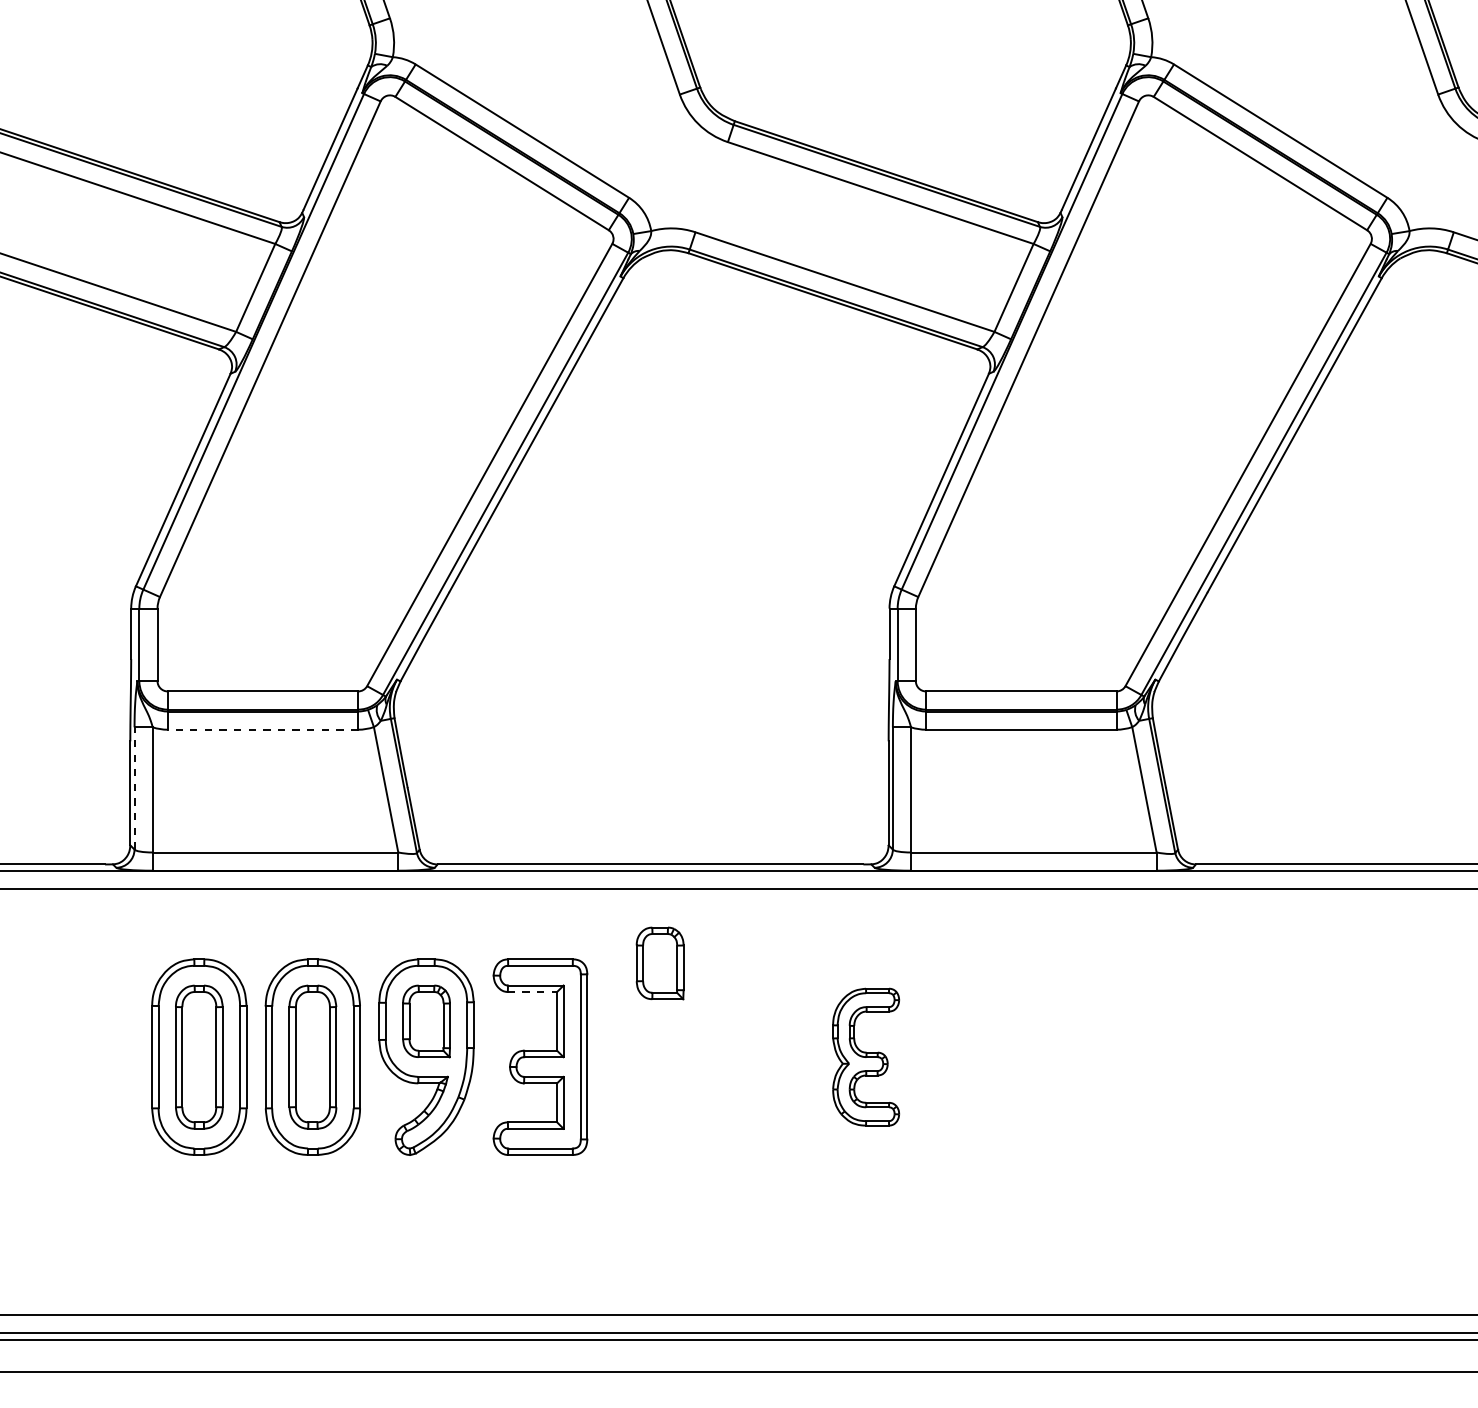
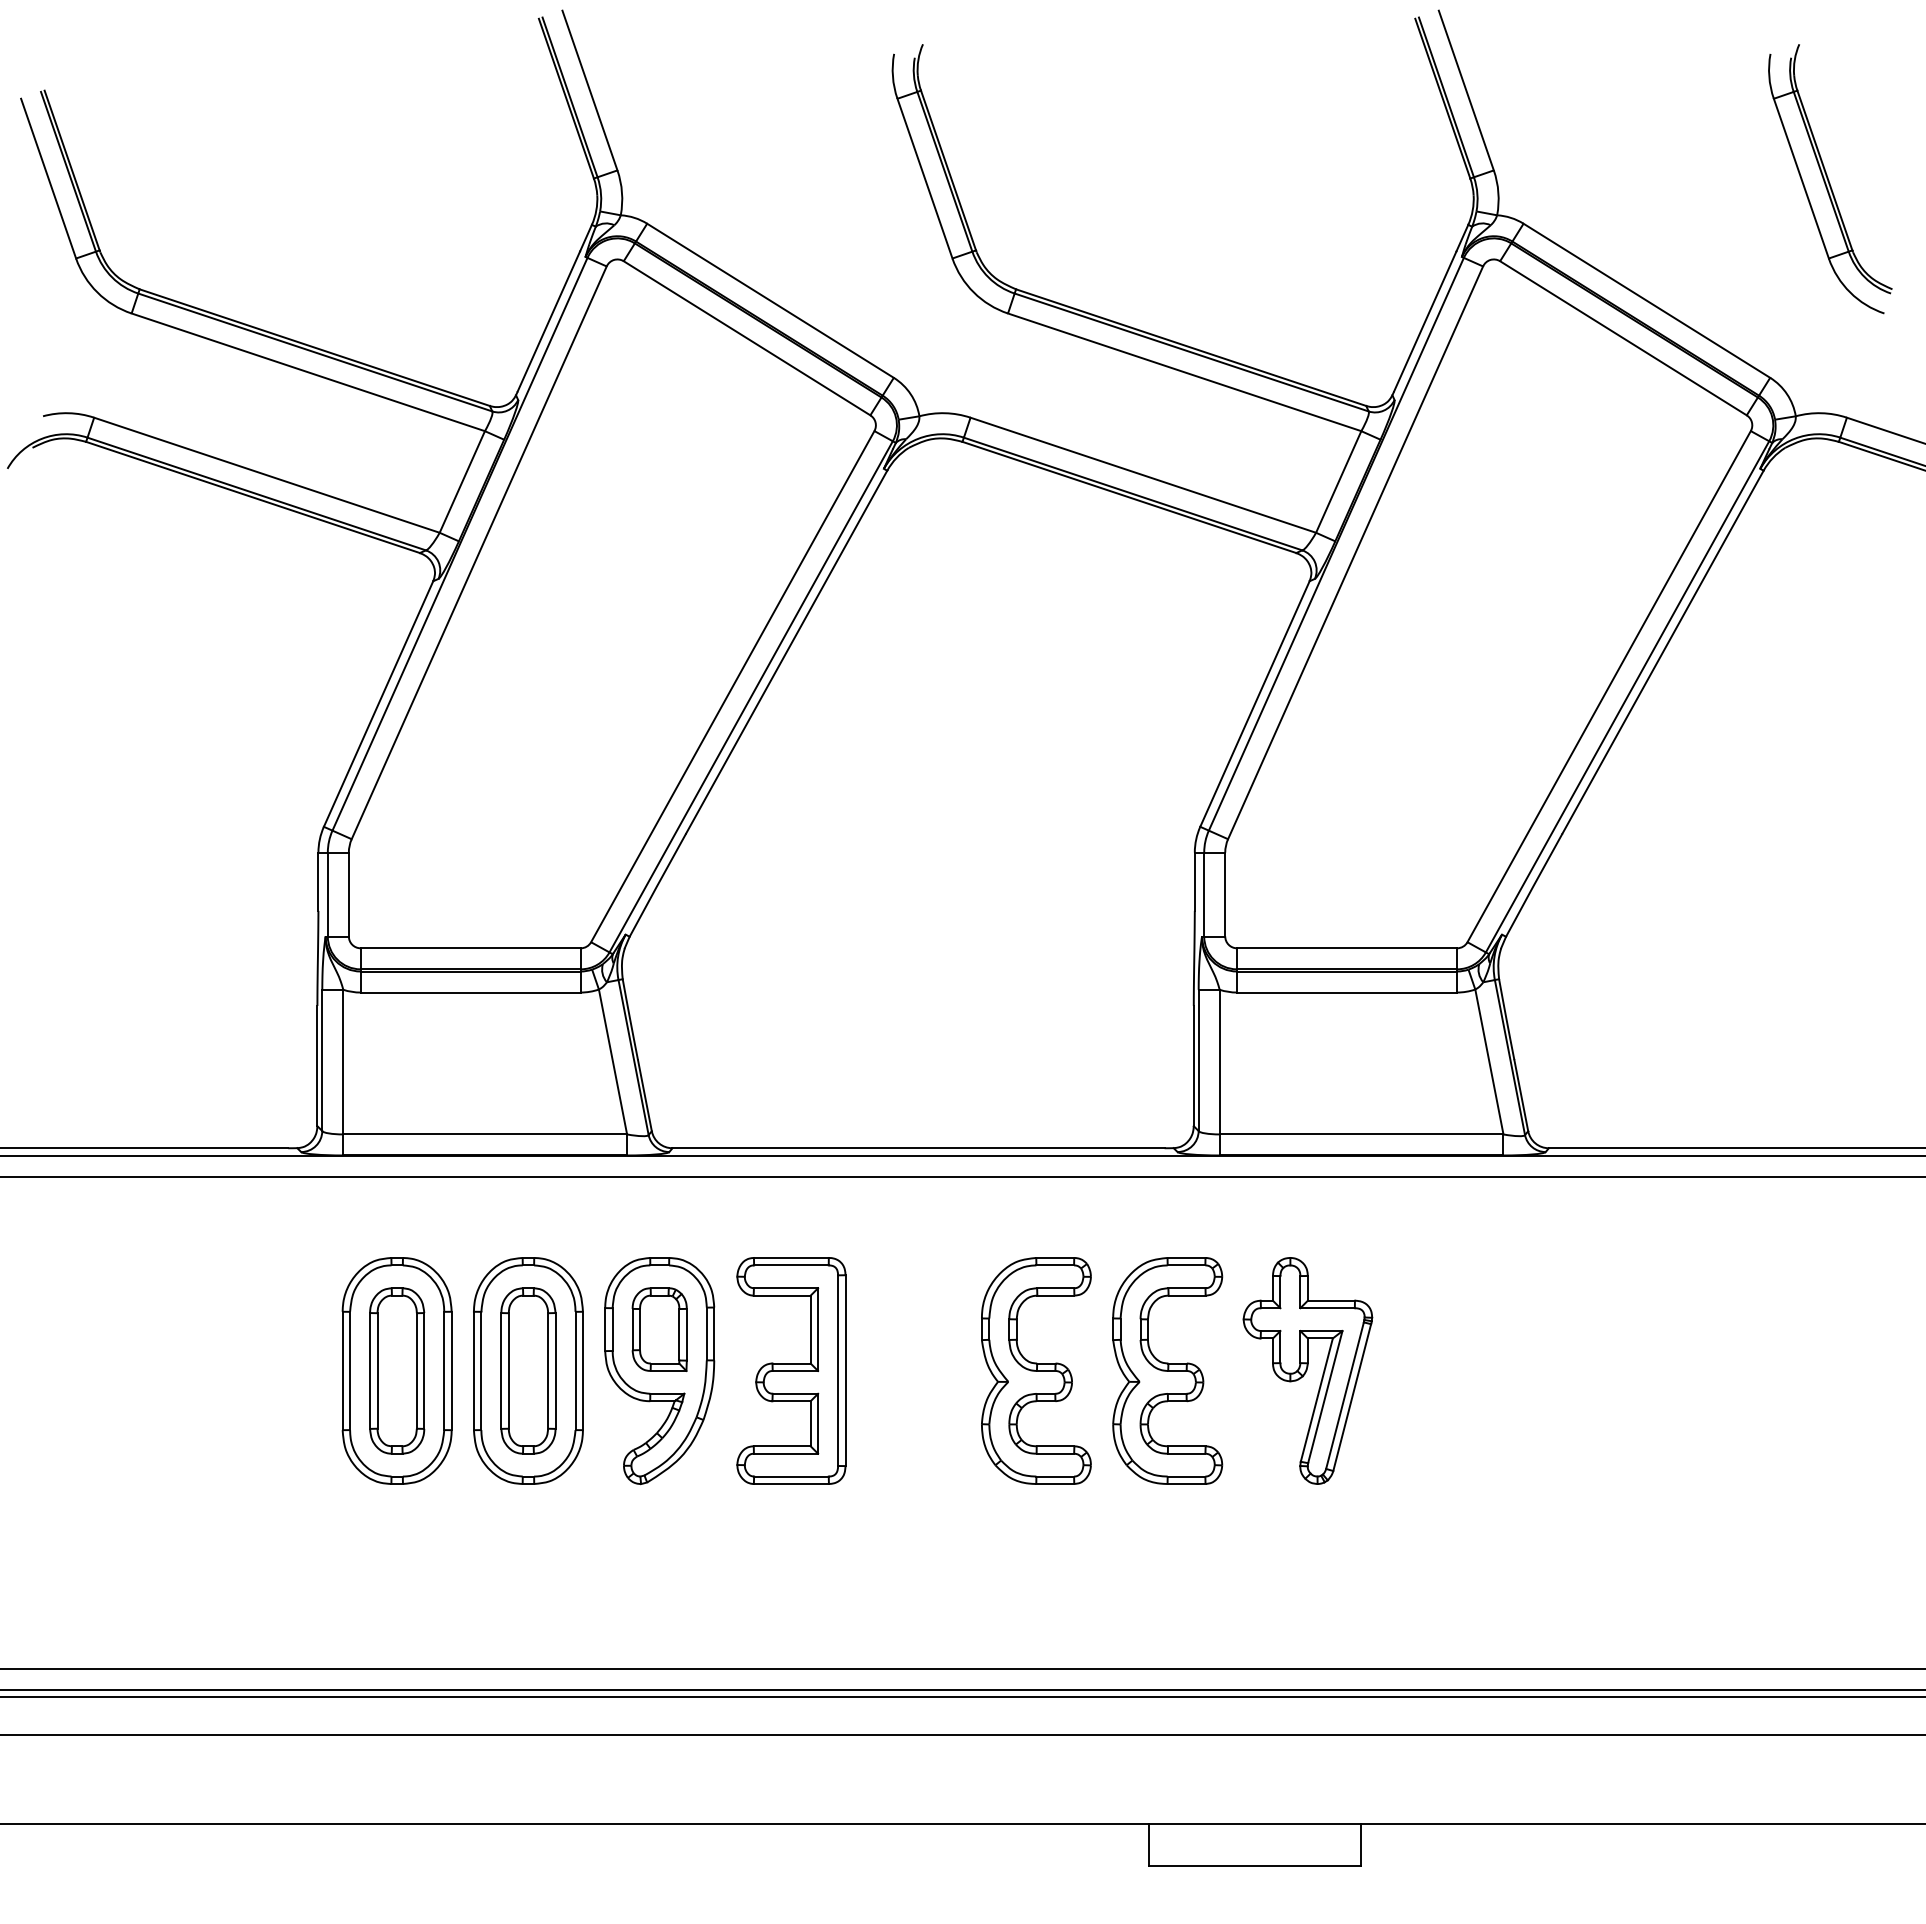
line: (262, 729) -> (470, 992), dashed -> solid
line: (134, 788) -> (322, 1060), dashed -> solid
part: (659, 963) -> (929, 1262), removed
line: (532, 991) -> (782, 1295), dashed -> solid
part: (752, 1056) -> (1036, 1370), added
part: (865, 1056) -> (1167, 1370), size x1.43
part: (987, 1056) -> (1307, 1370), added

